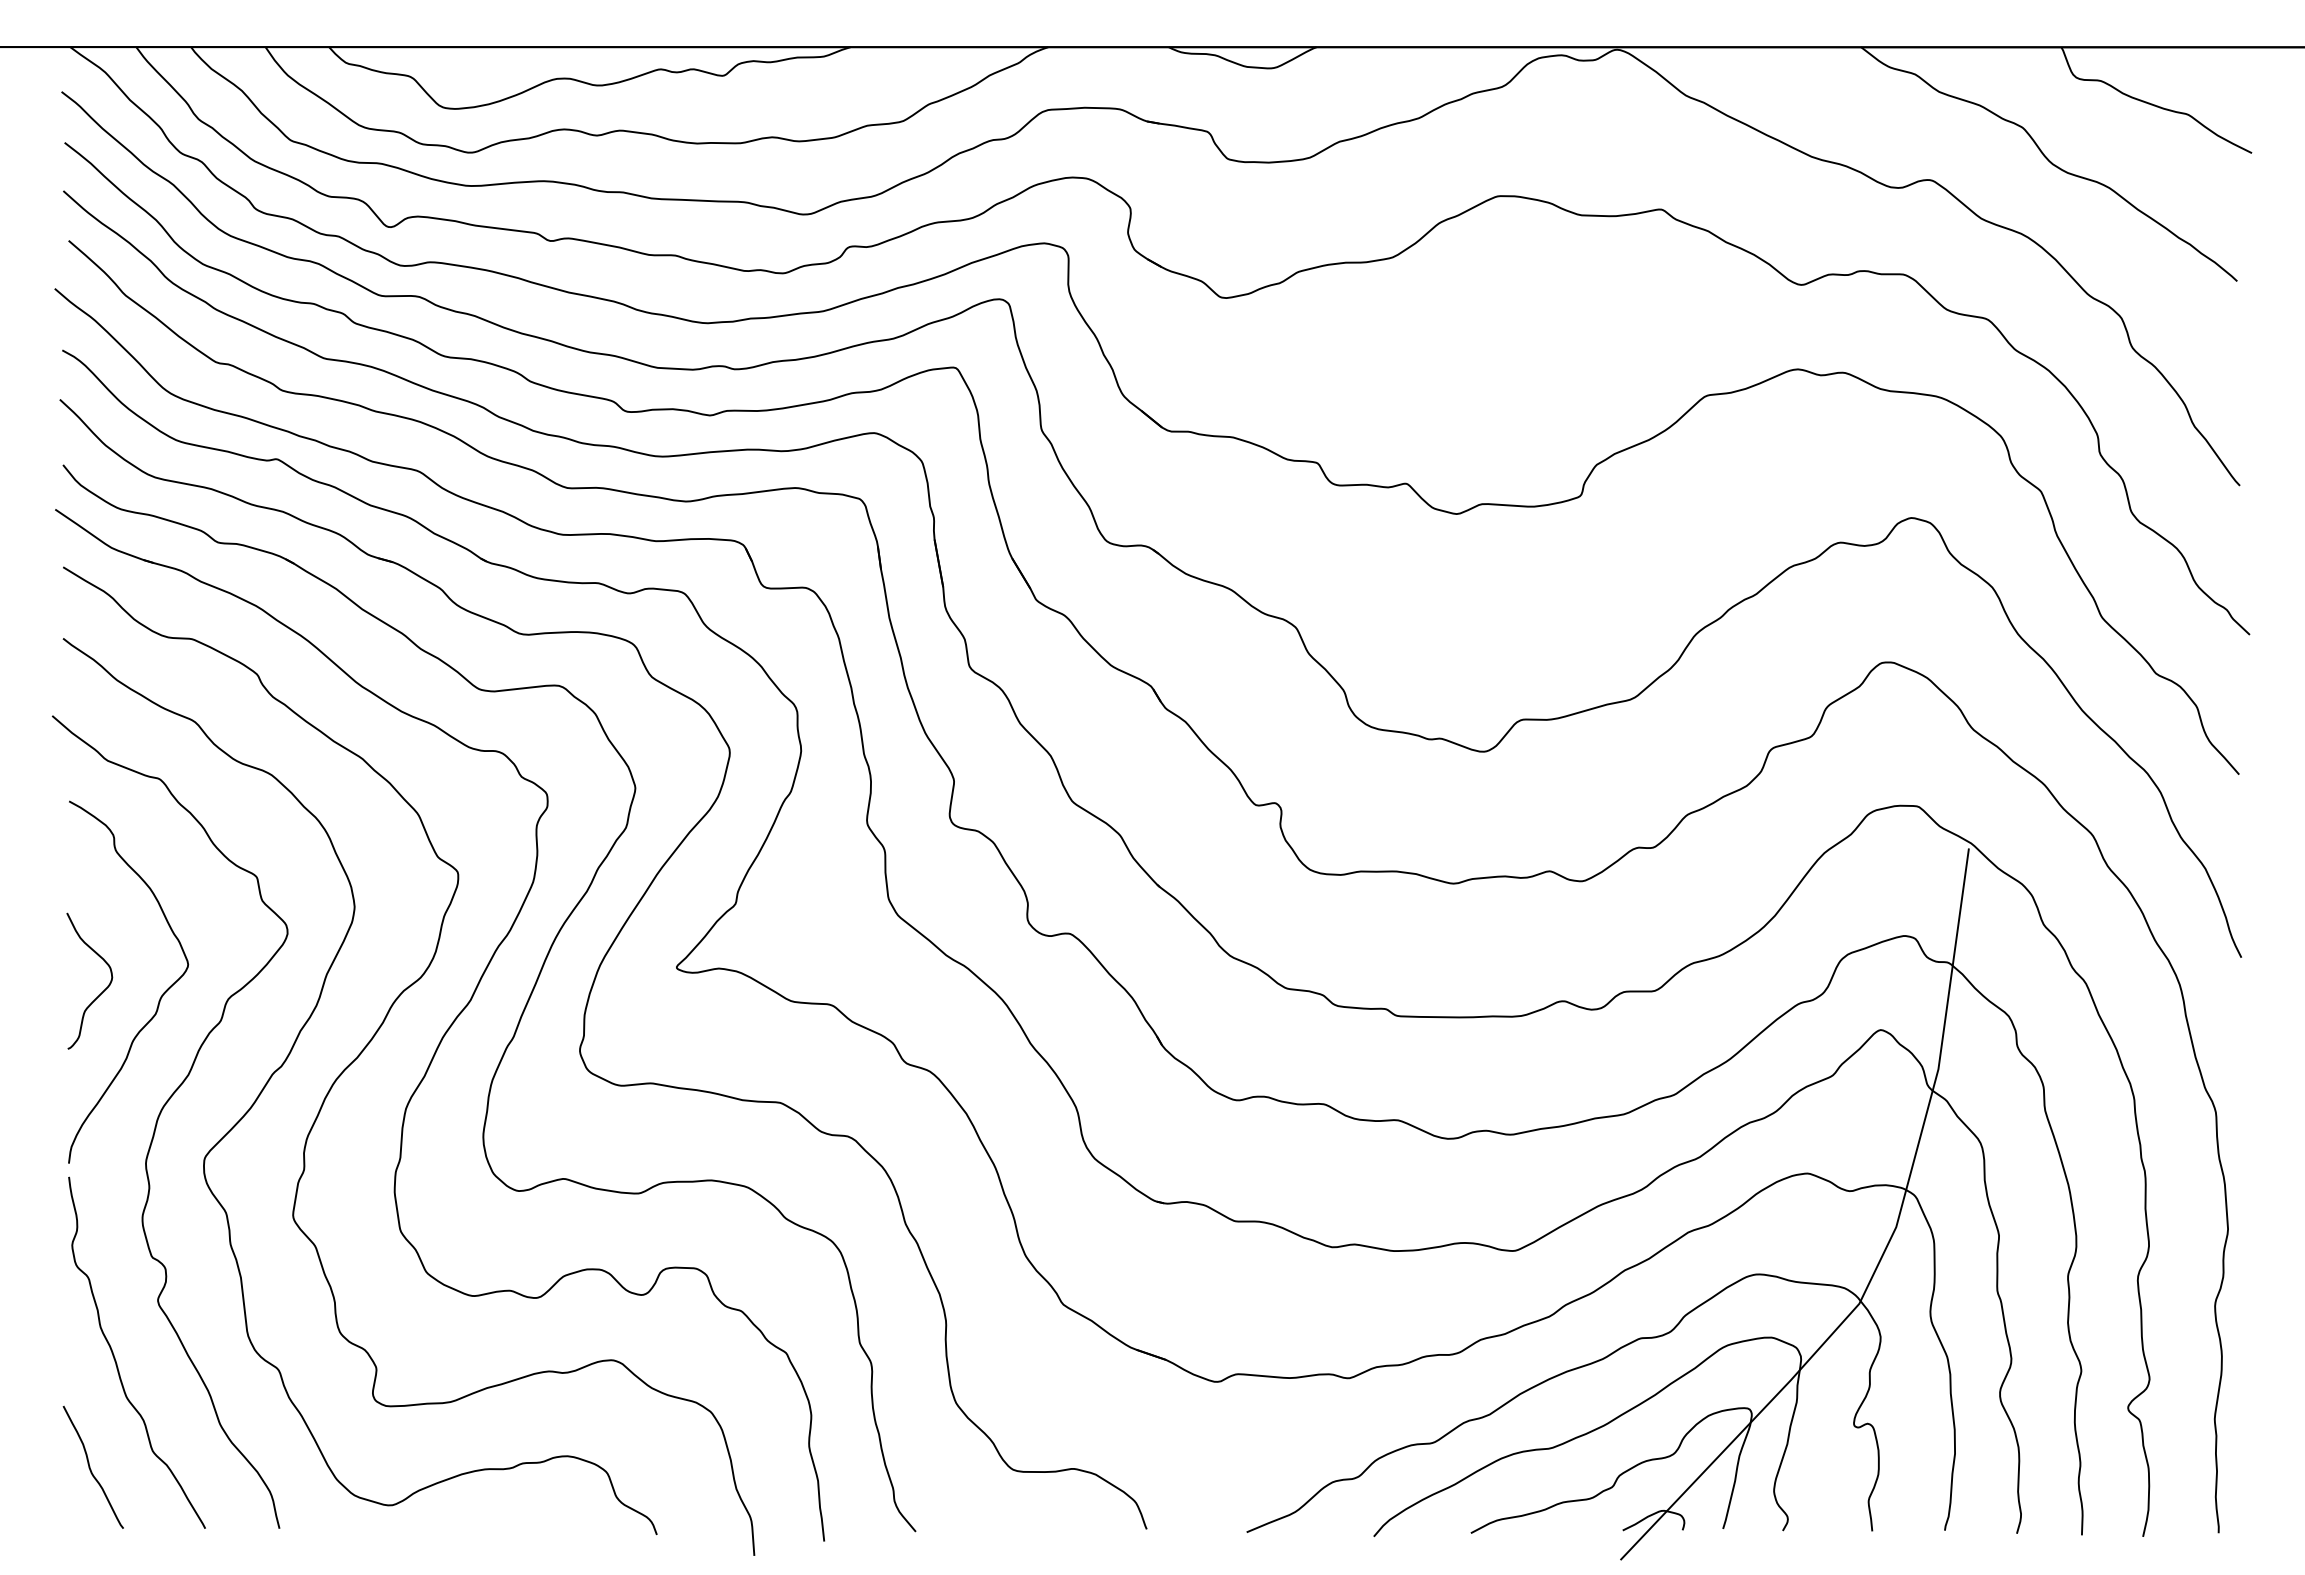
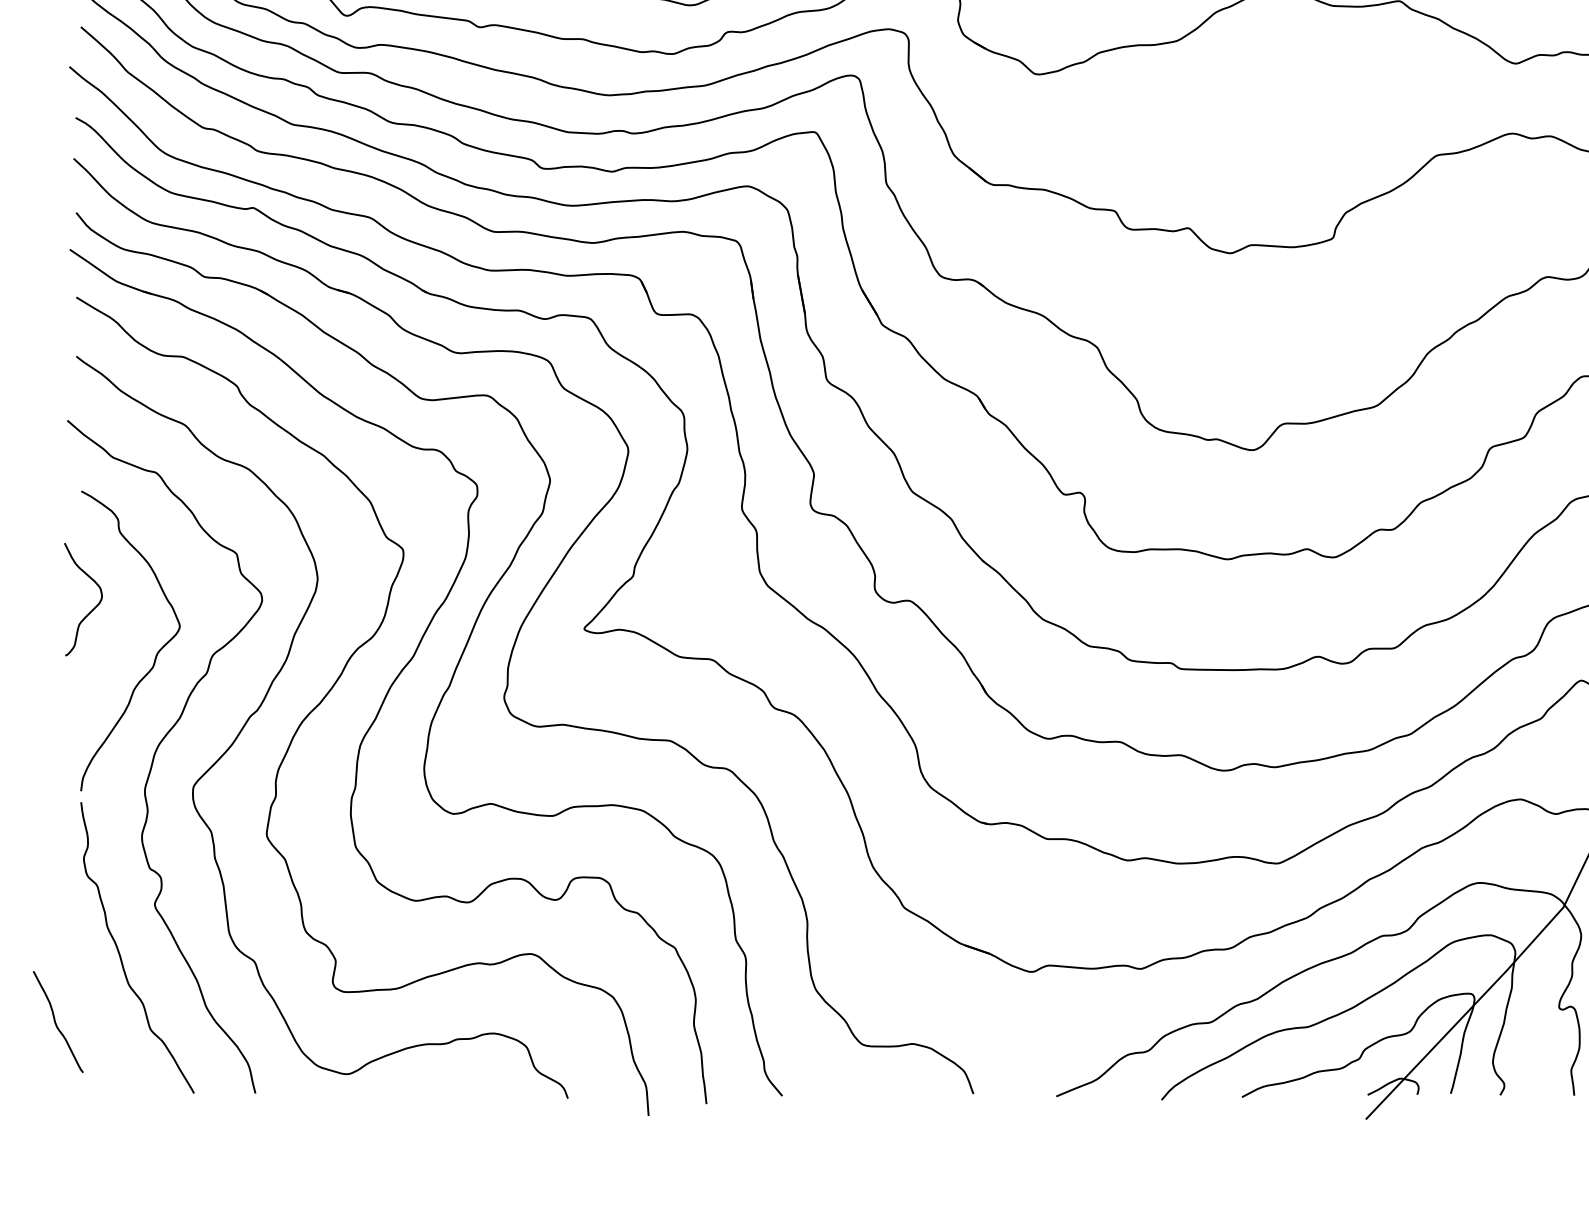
curve: (101, 992) -> (93, 608), moved
curve: (90, 1466) -> (55, 1021), moved

